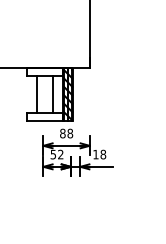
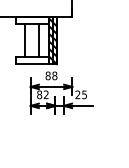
text: (53, 154) -> (39, 94), 52 -> 82
text: (99, 154) -> (81, 94), 18 -> 25

